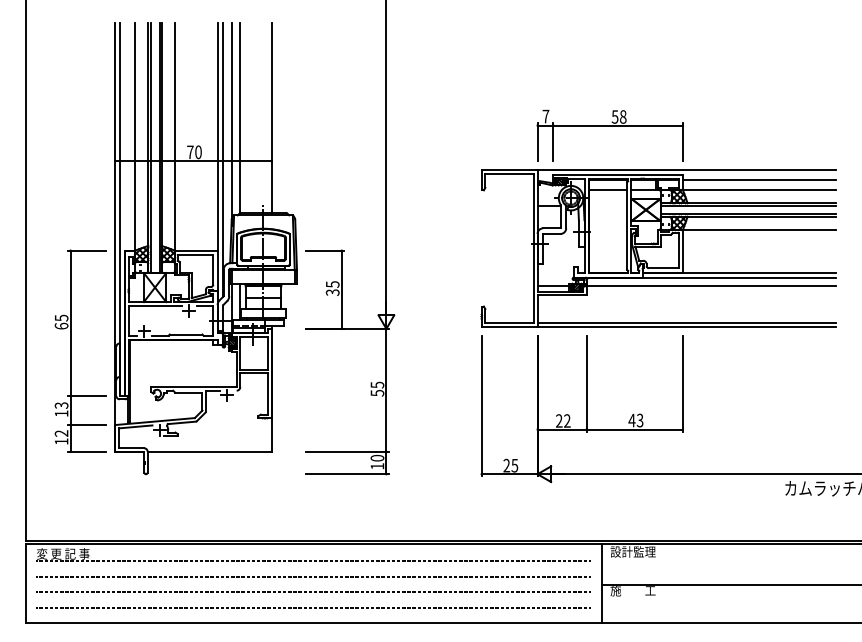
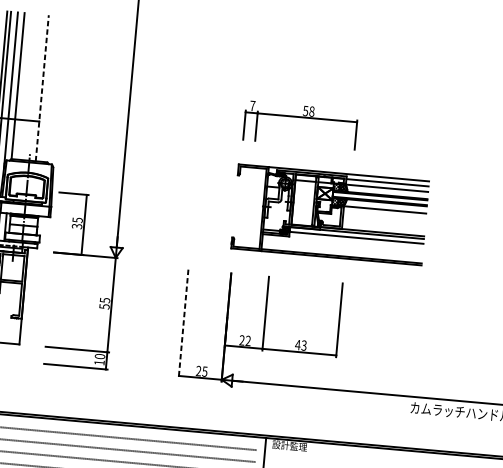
line: (271, 117) -> (42, 87), solid -> dashed
part: (658, 248) -> (330, 214), size x0.7
line: (481, 406) -> (183, 323), solid -> dashed

